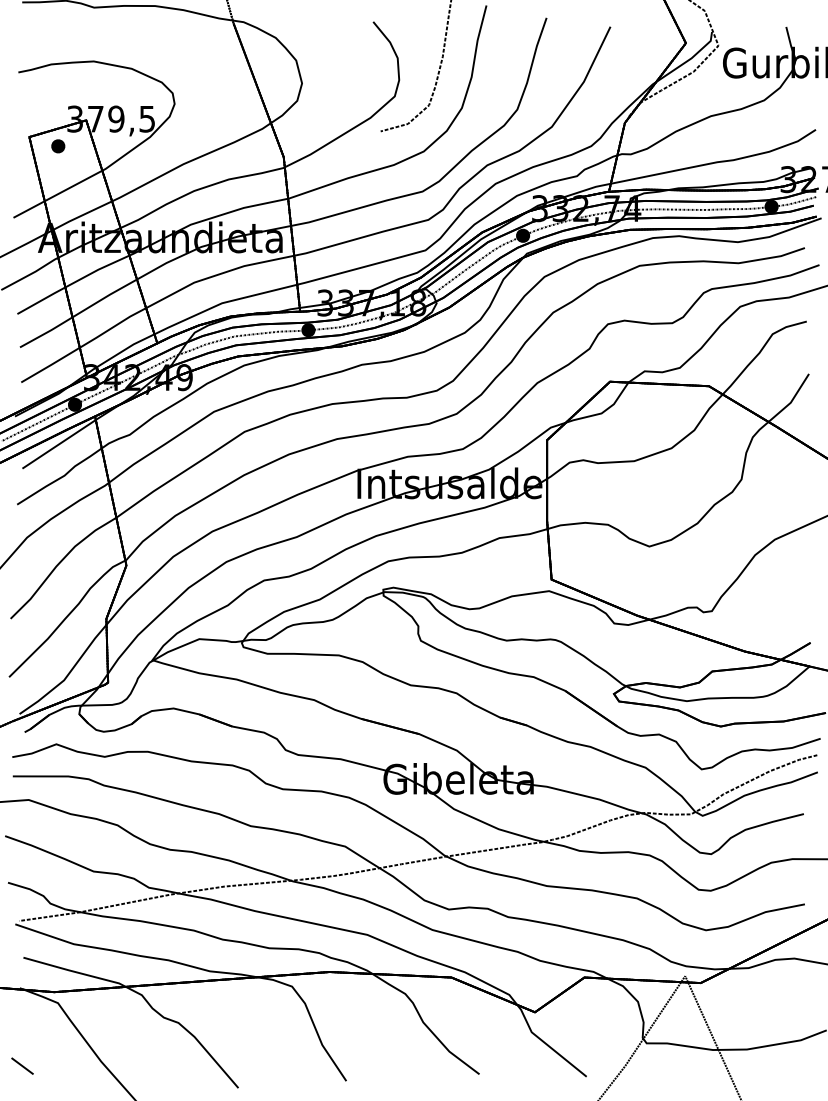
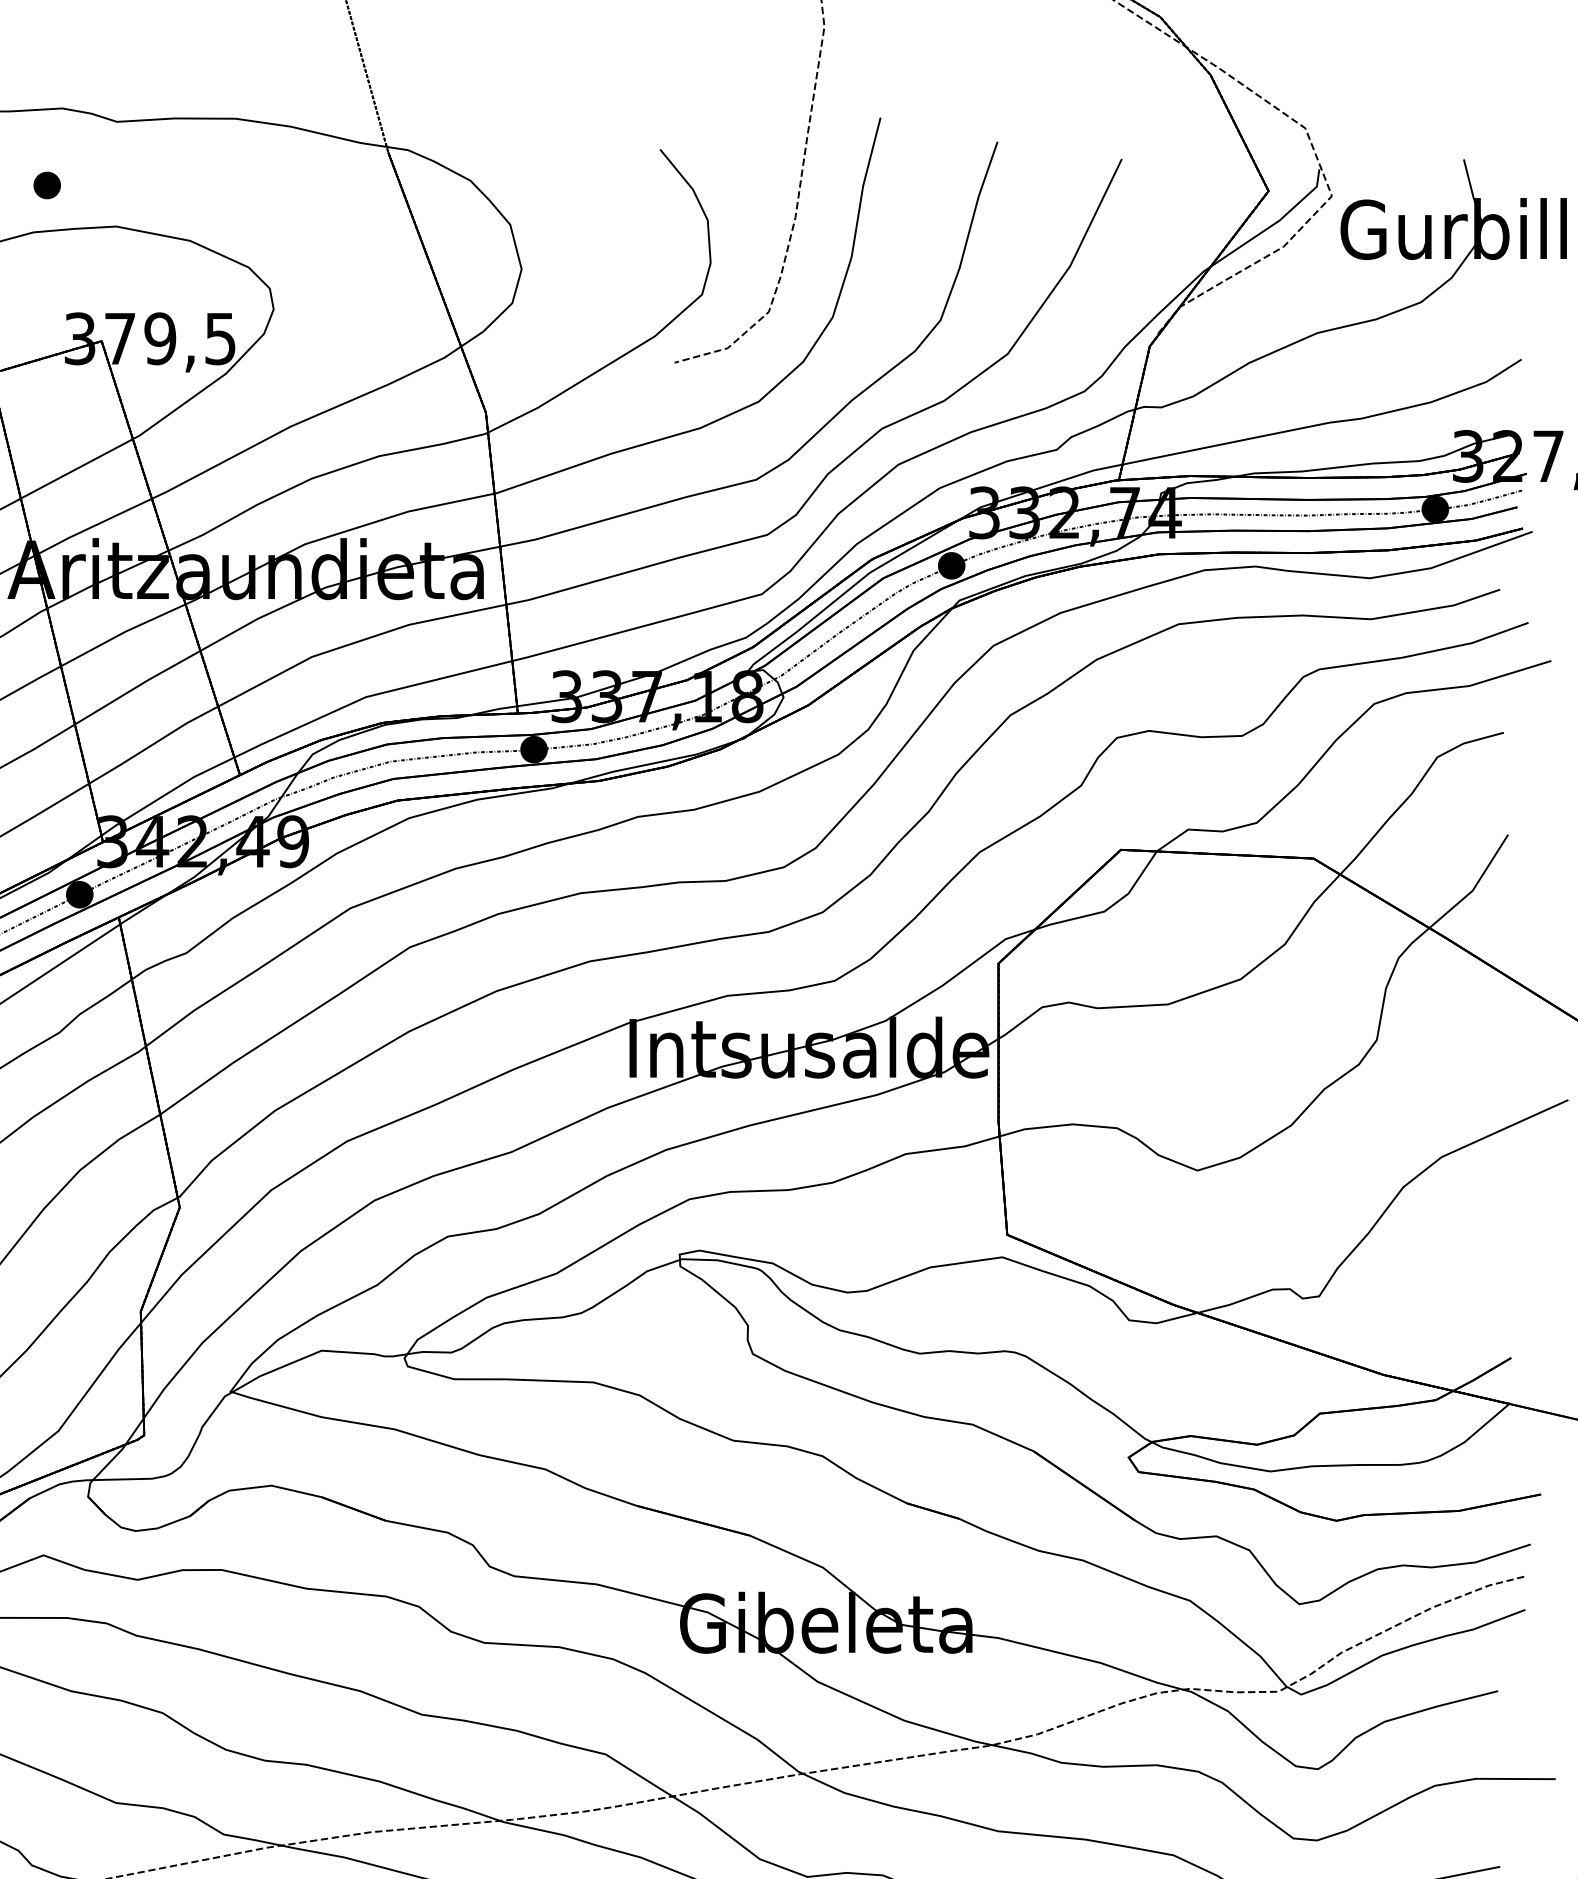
part: (58, 146) -> (47, 185), moved

